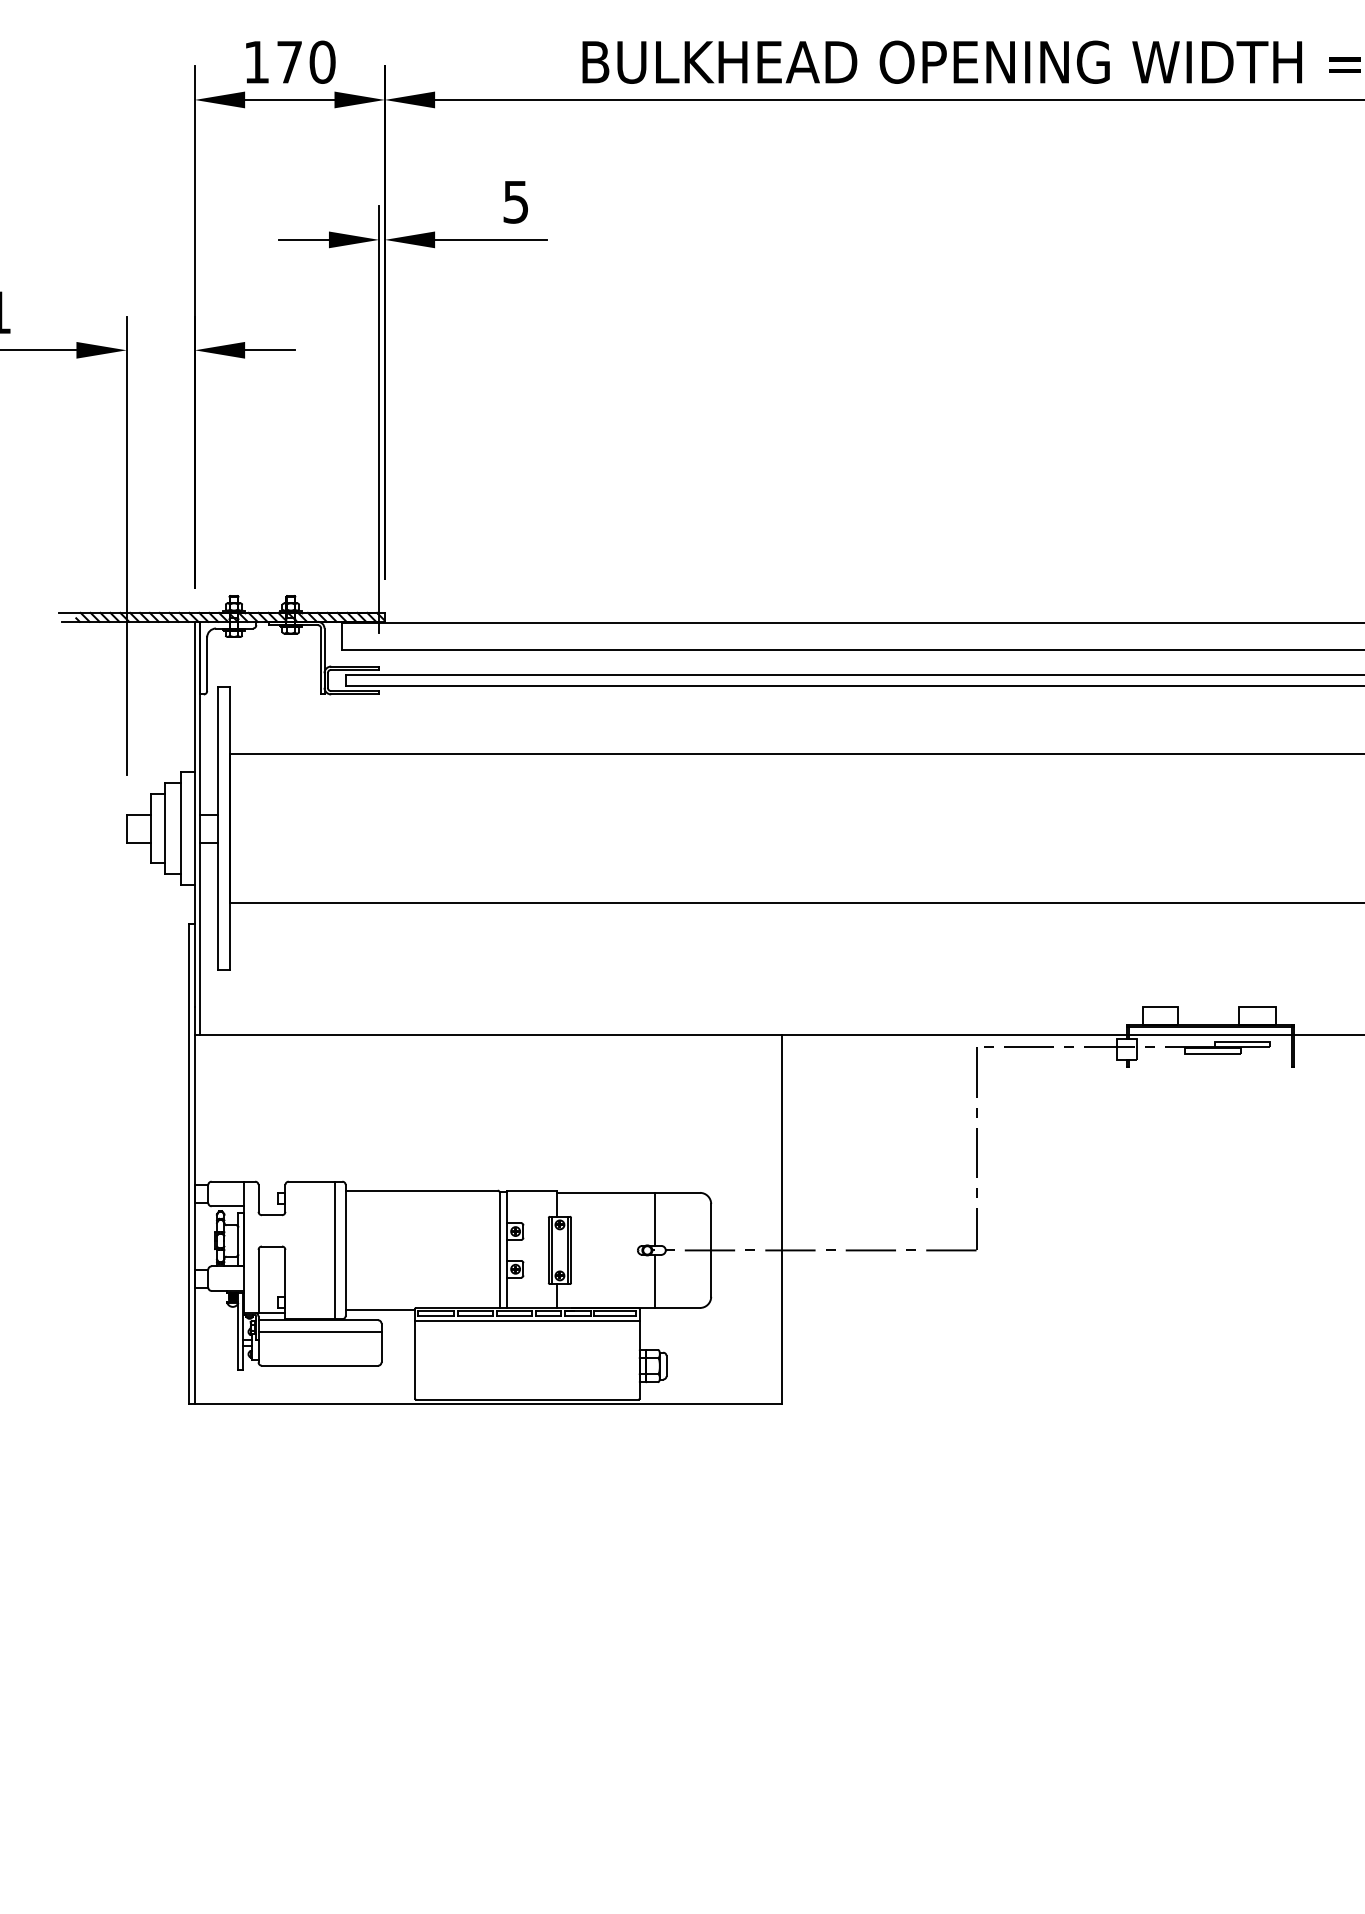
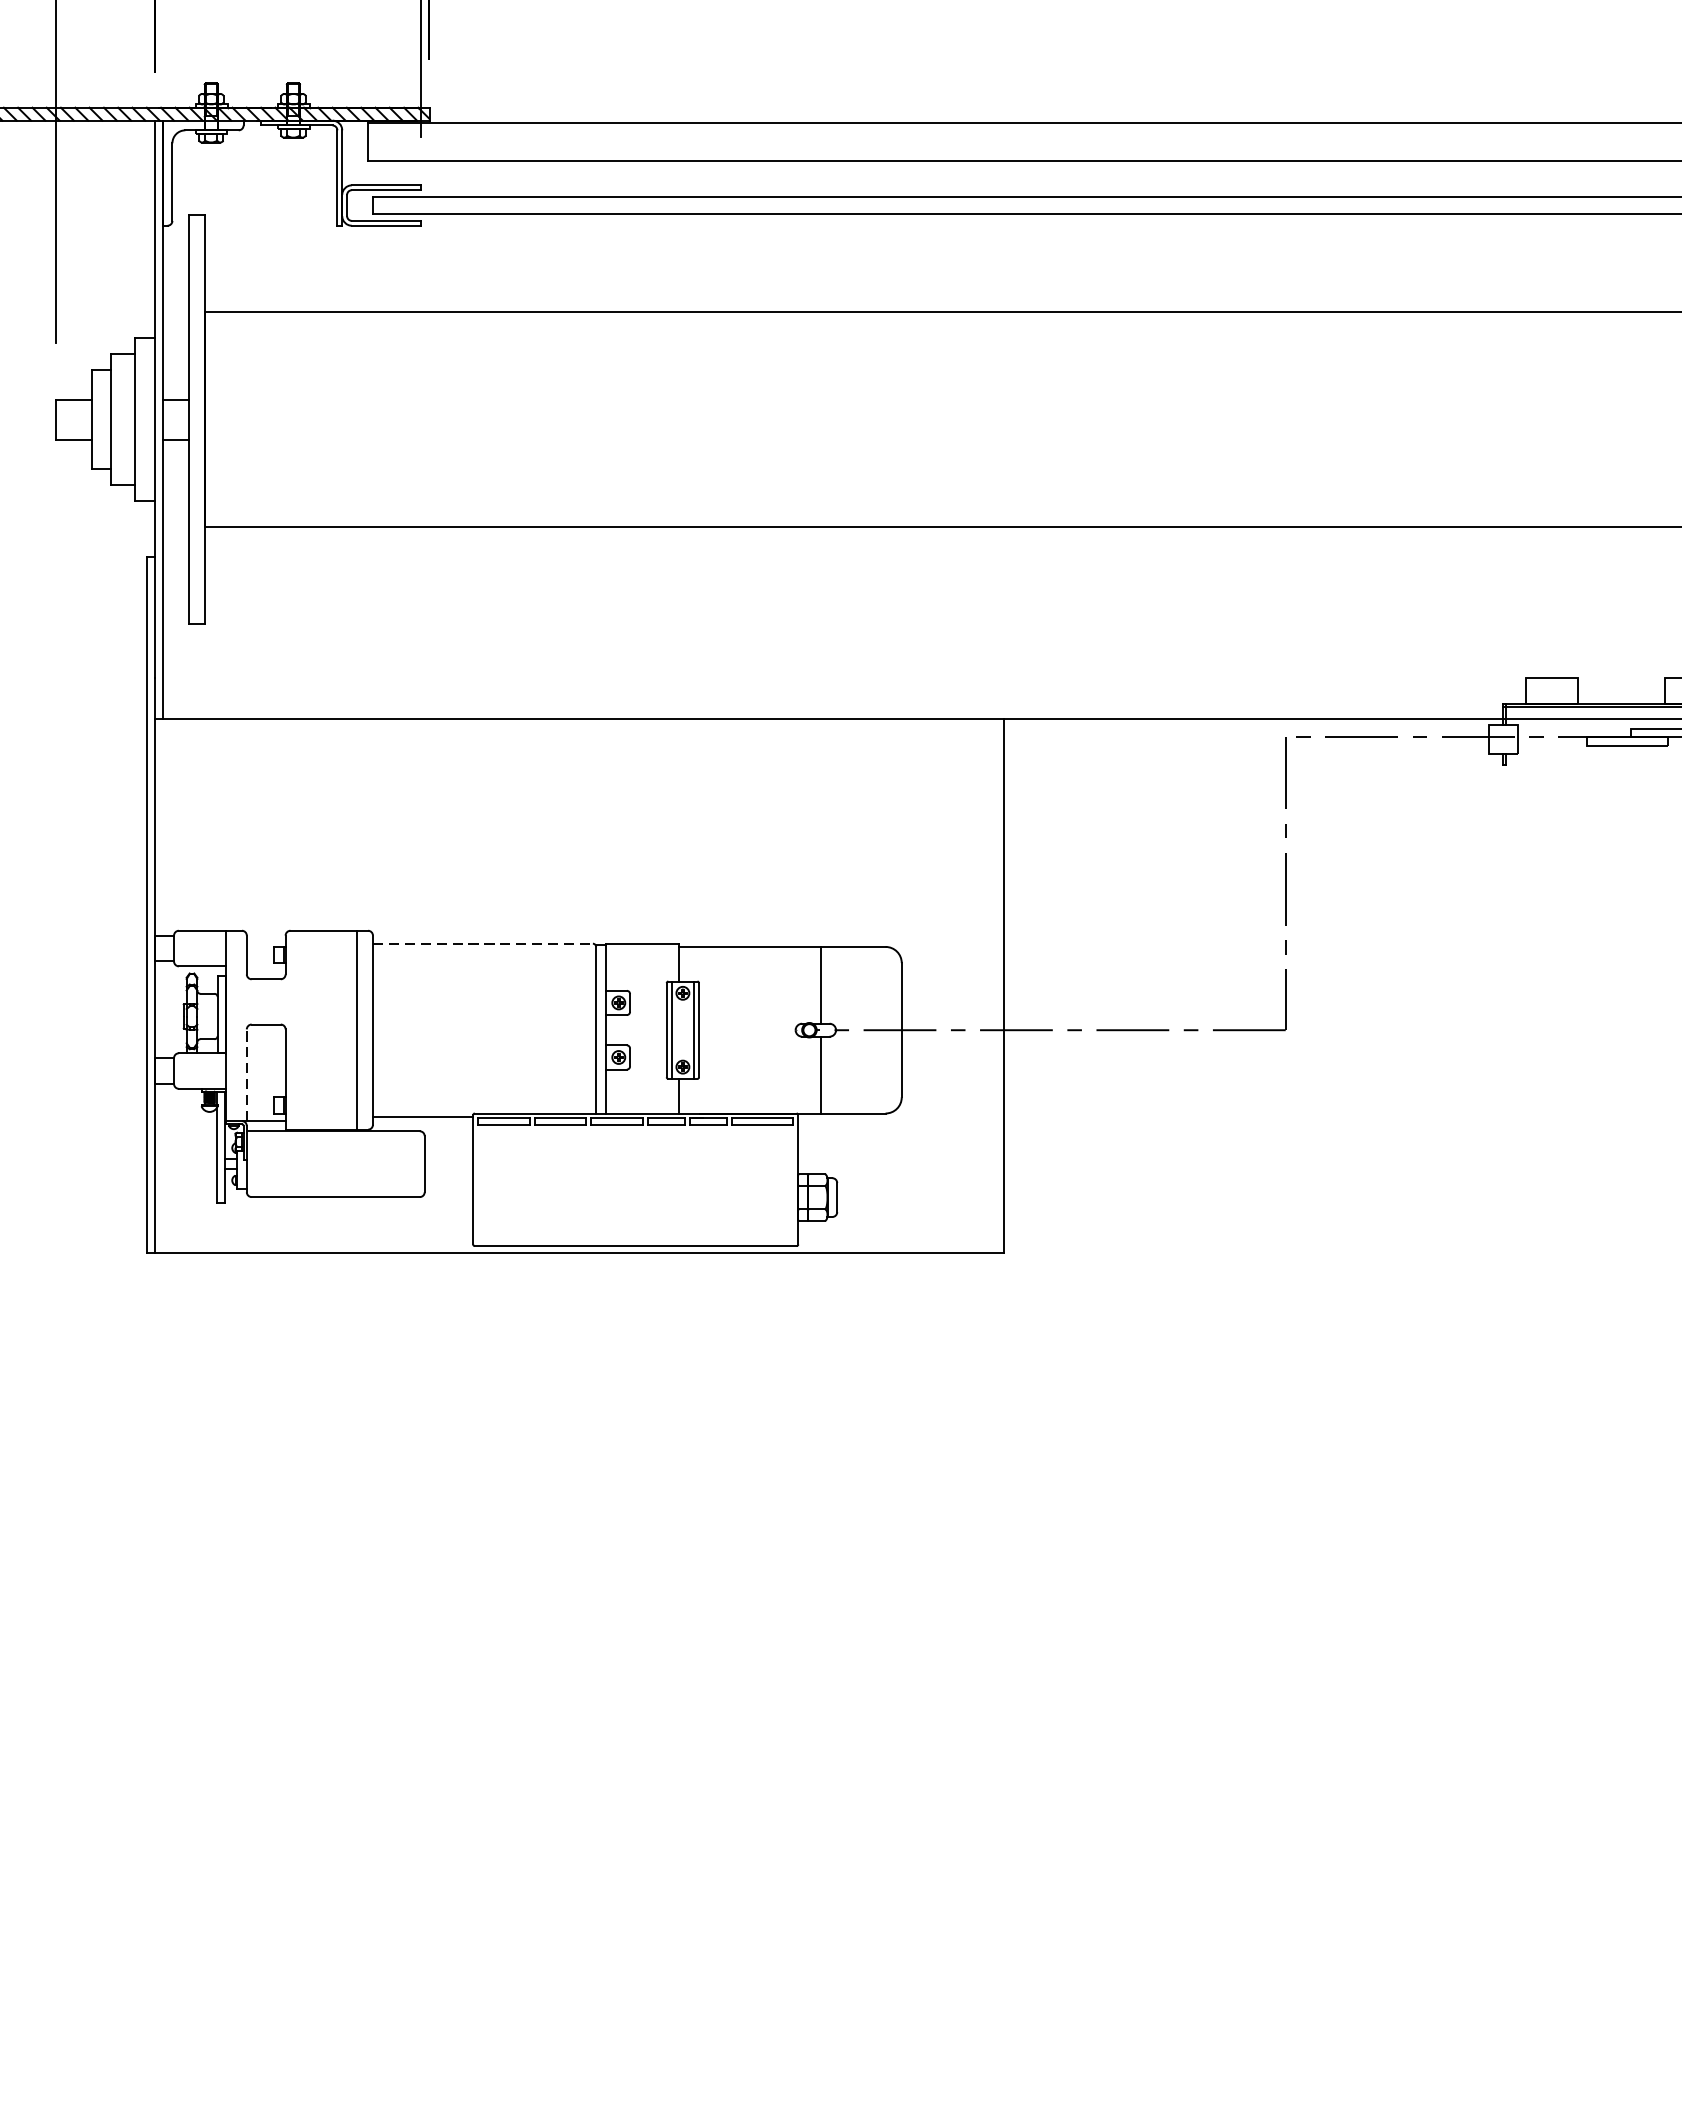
line: (421, 1190) -> (482, 943), solid -> dashed
line: (258, 1281) -> (246, 1075), solid -> dashed
line: (527, 1321) -> (635, 1133), removed
line: (319, 1332) -> (334, 1148), removed

